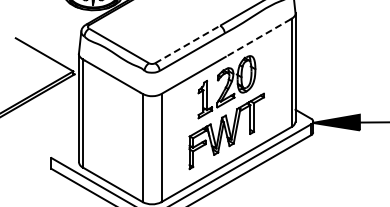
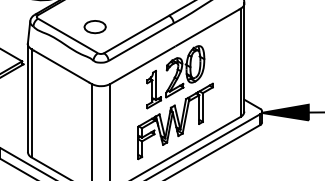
part: (145, 37) -> (94, 27), added
line: (259, 37) -> (208, 27), dashed -> solid
line: (187, 44) -> (136, 34), dashed -> solid

